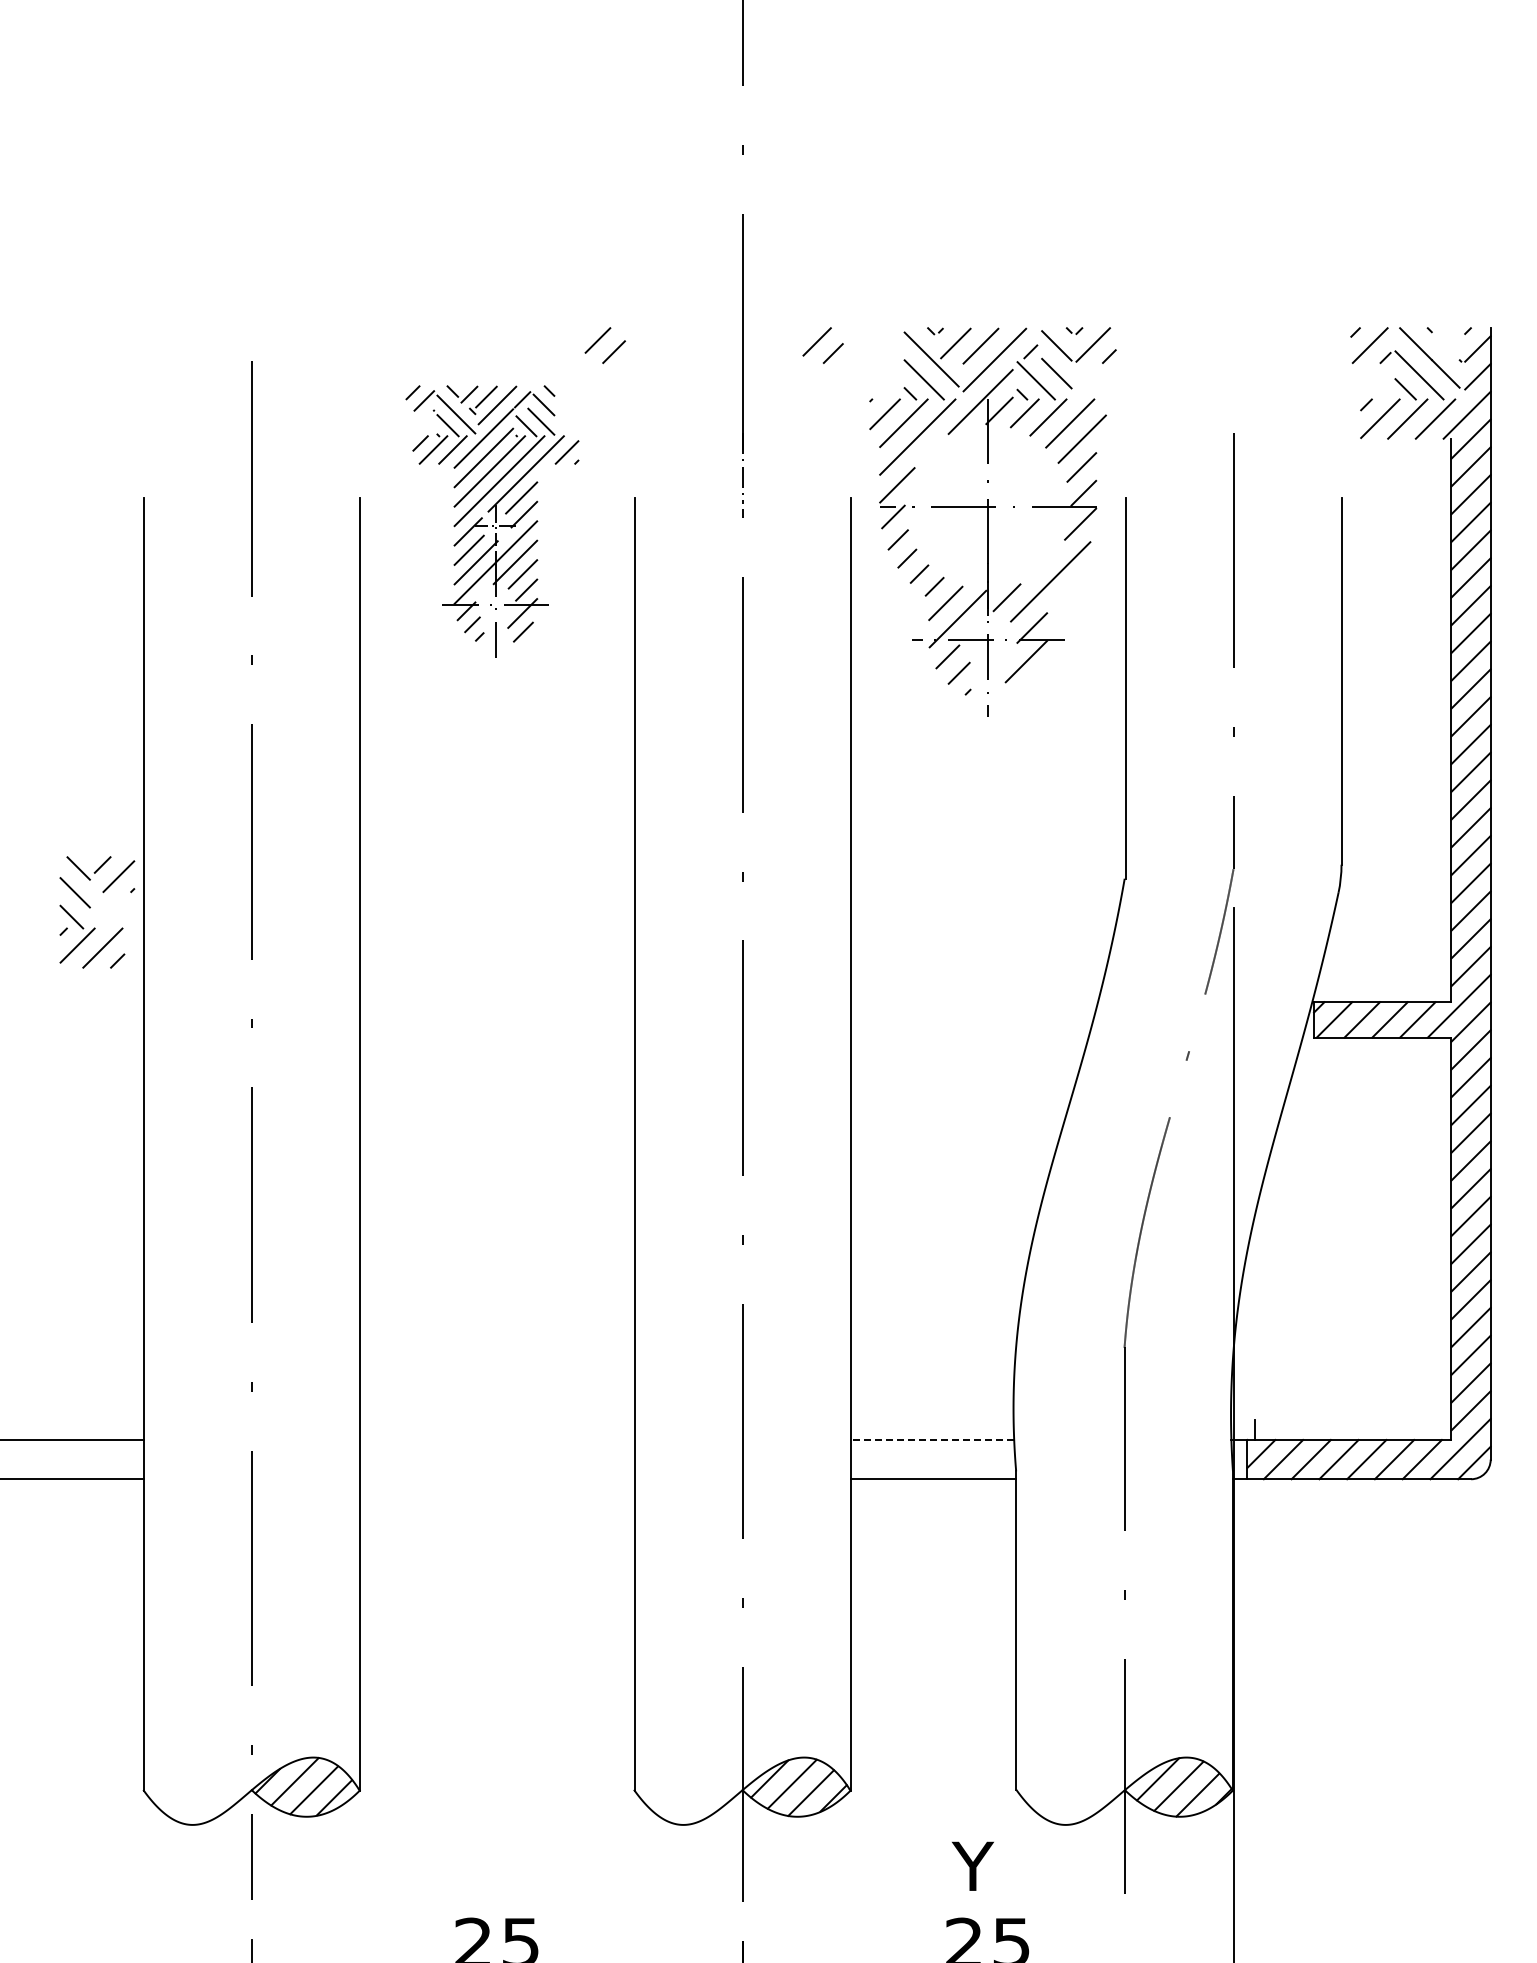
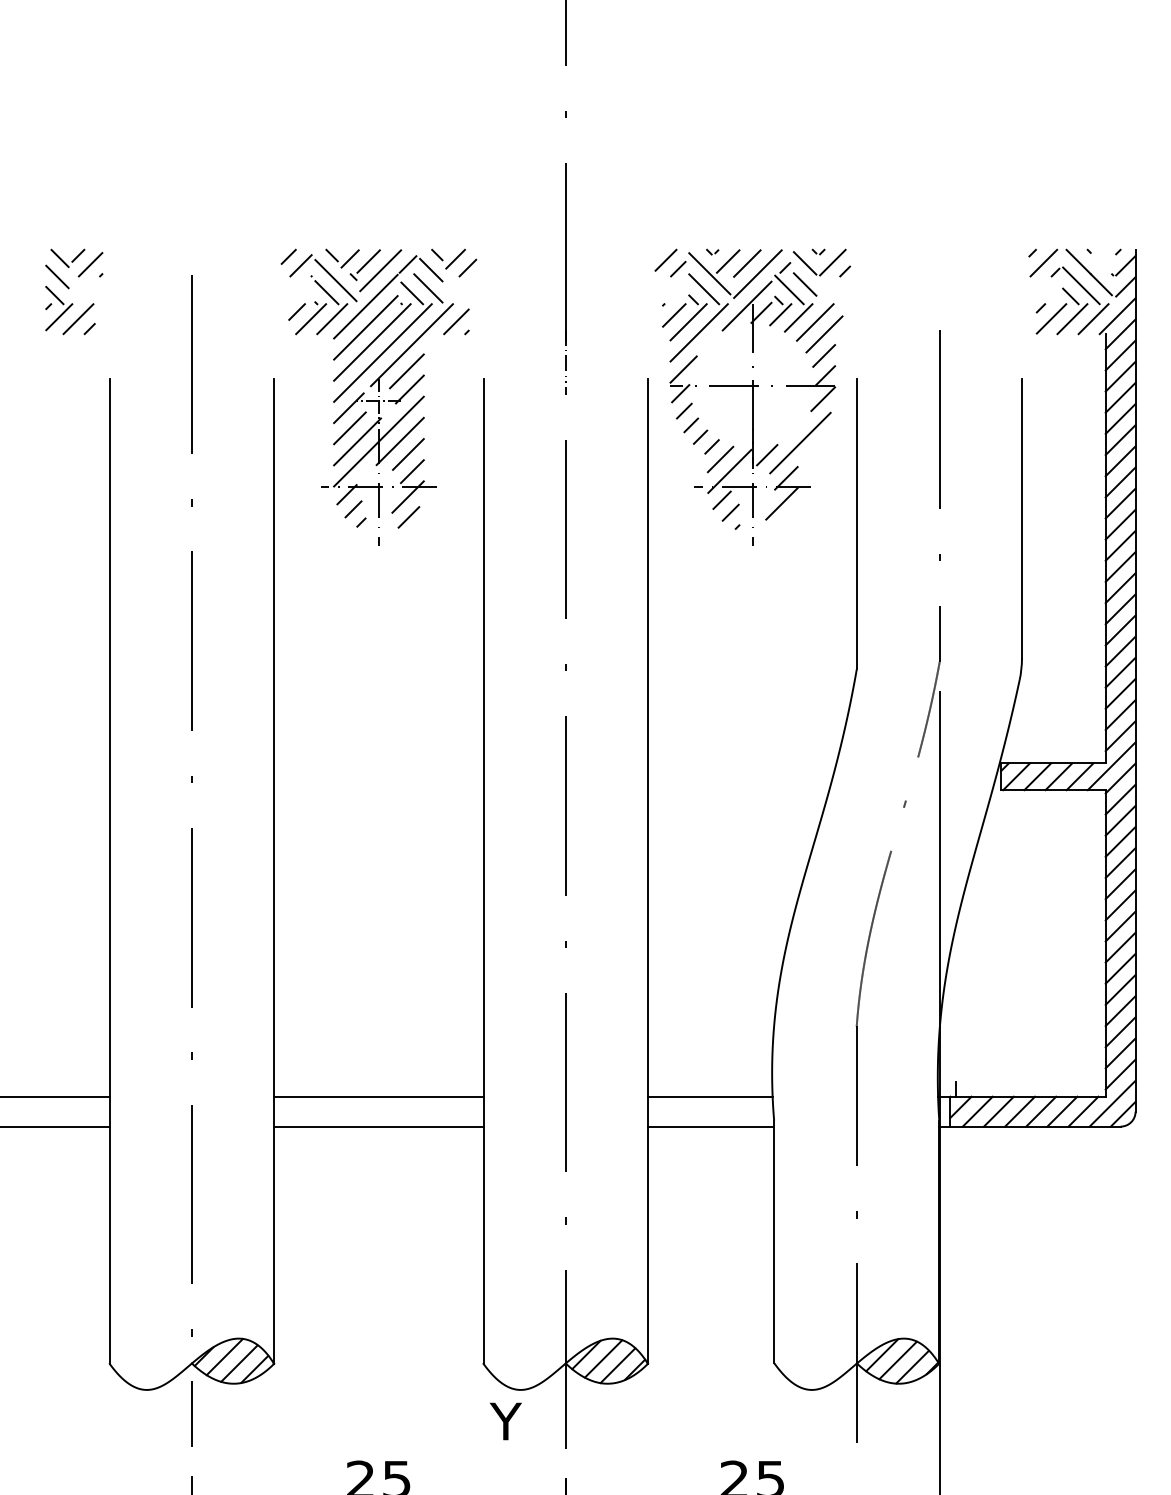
part: (822, 345) -> (670, 263), moved
part: (492, 521) -> (375, 397), size x1.43
part: (90, 908) -> (69, 288), moved
line: (496, 1439) -> (378, 1096), added
line: (932, 1439) -> (710, 1096), dashed -> solid
line: (496, 1479) -> (378, 1126), added
text: (972, 1865) -> (505, 1420), moved

